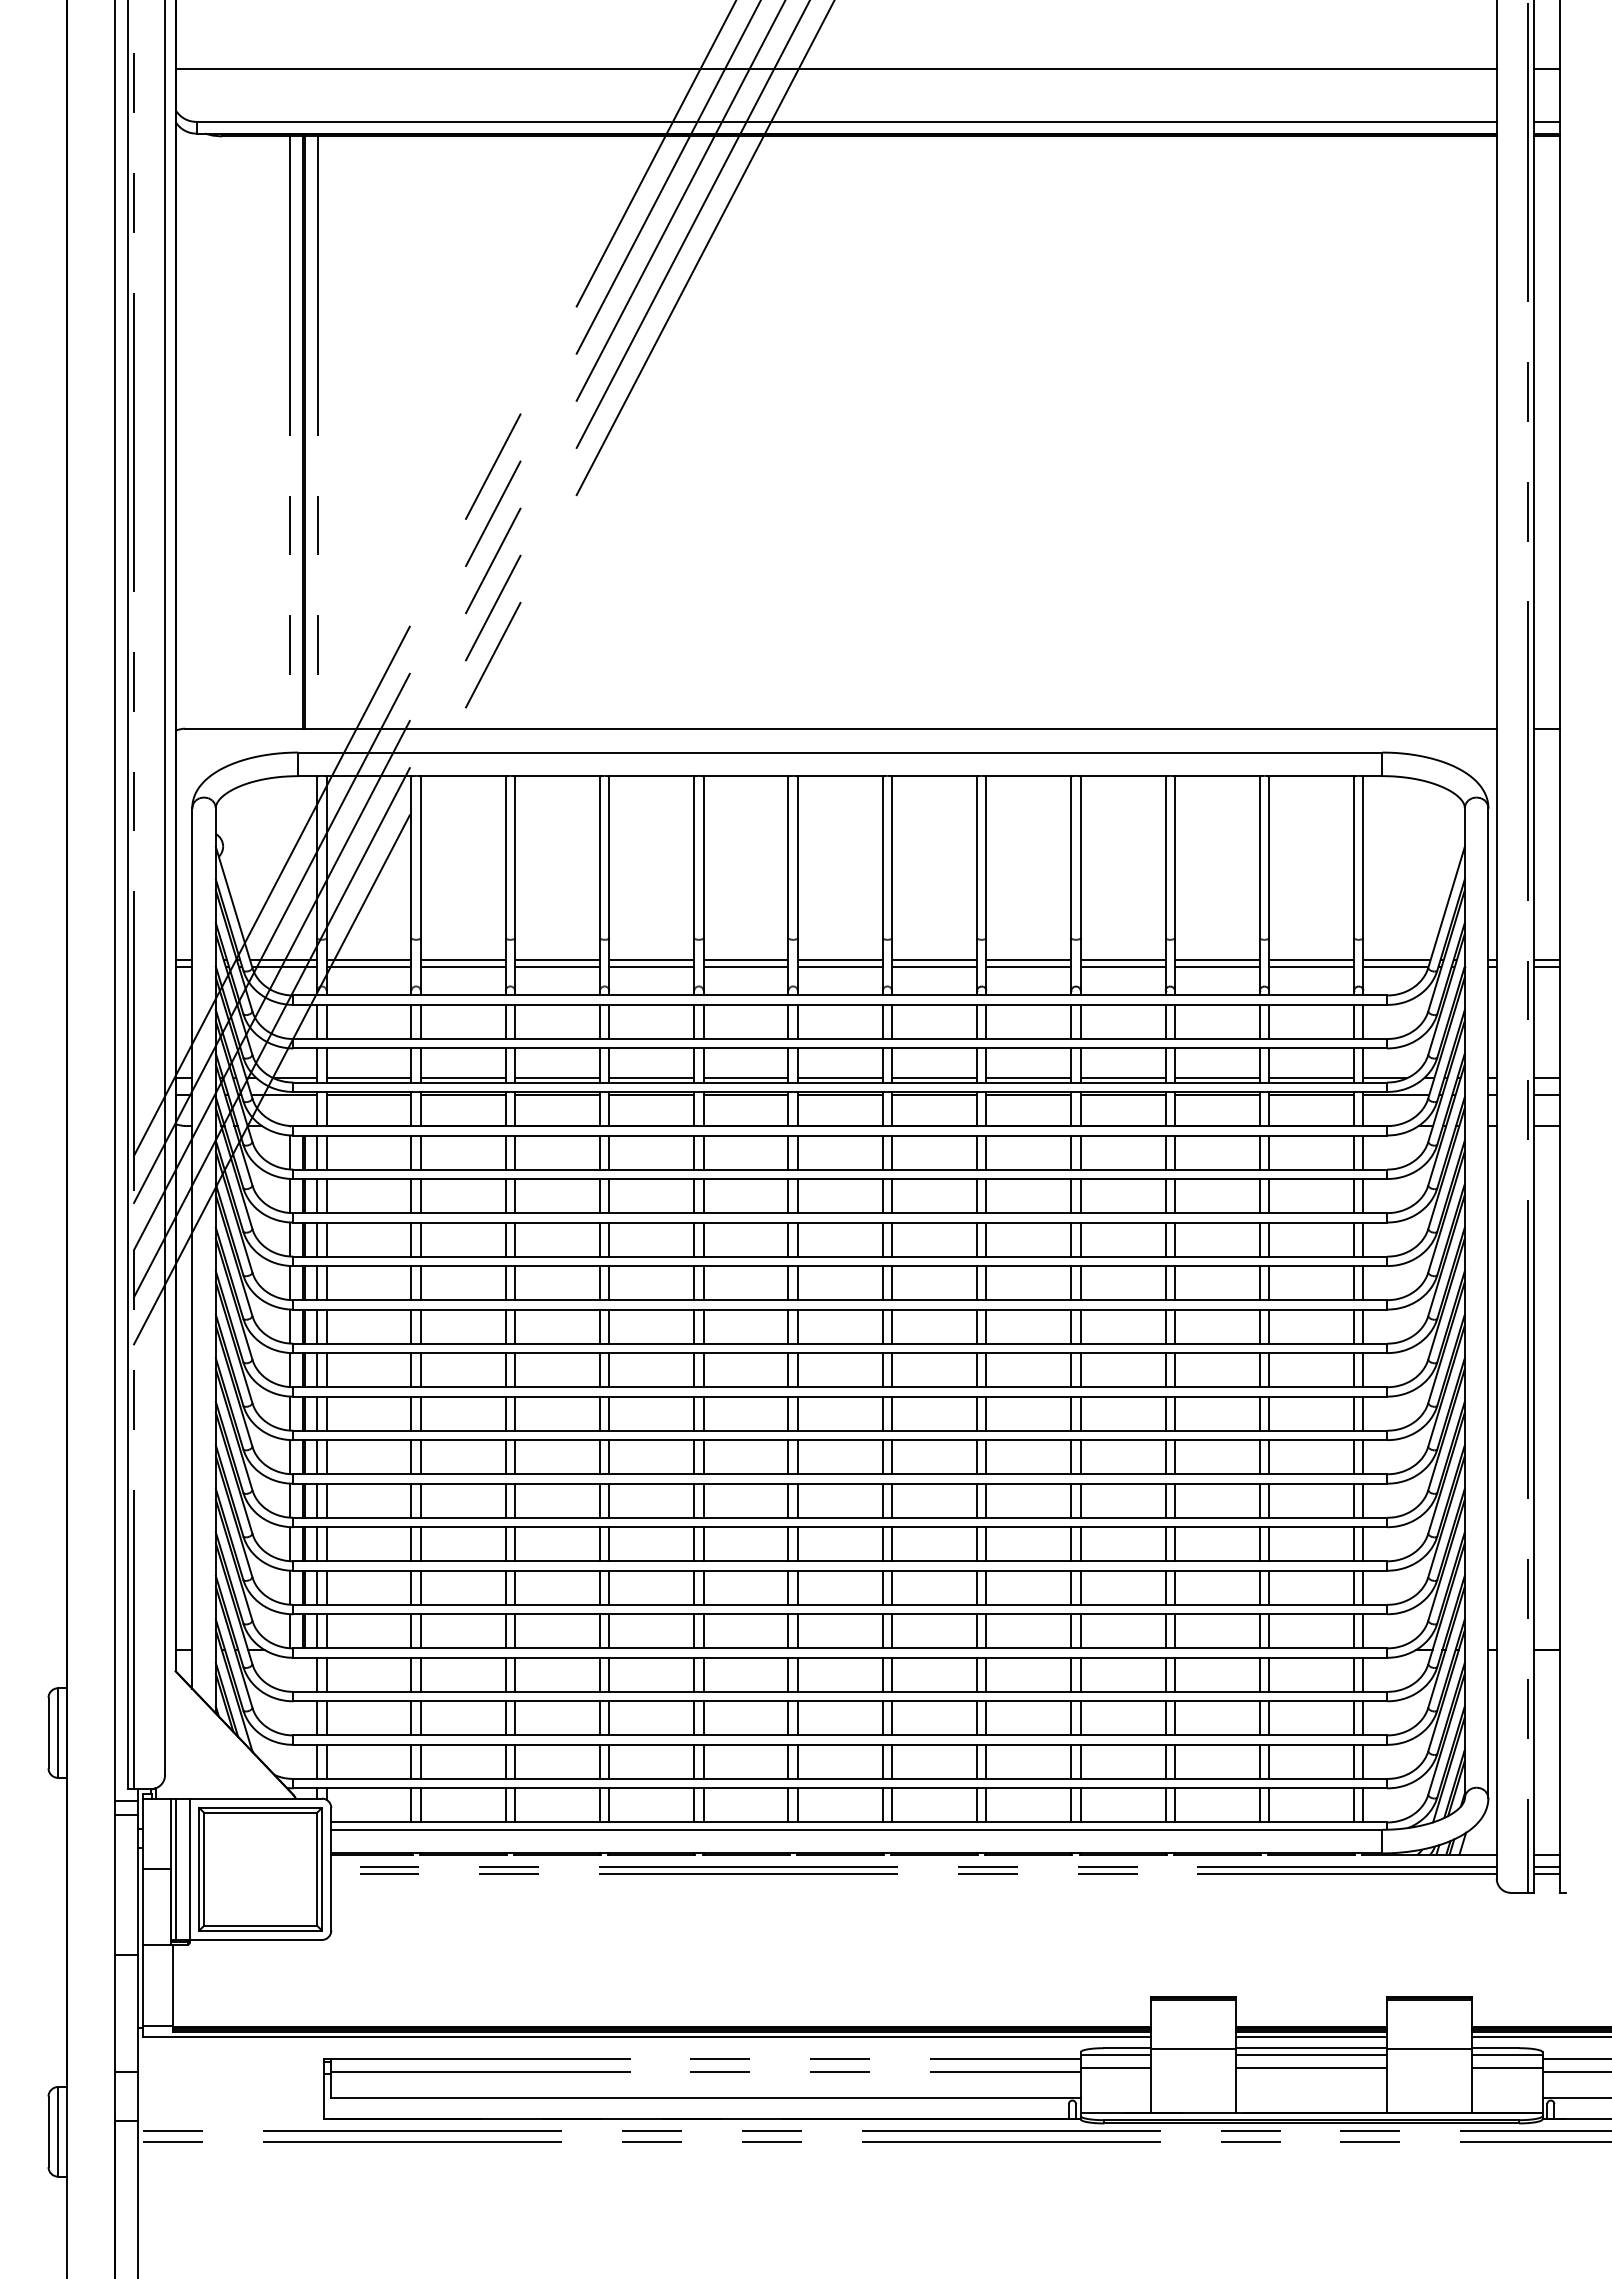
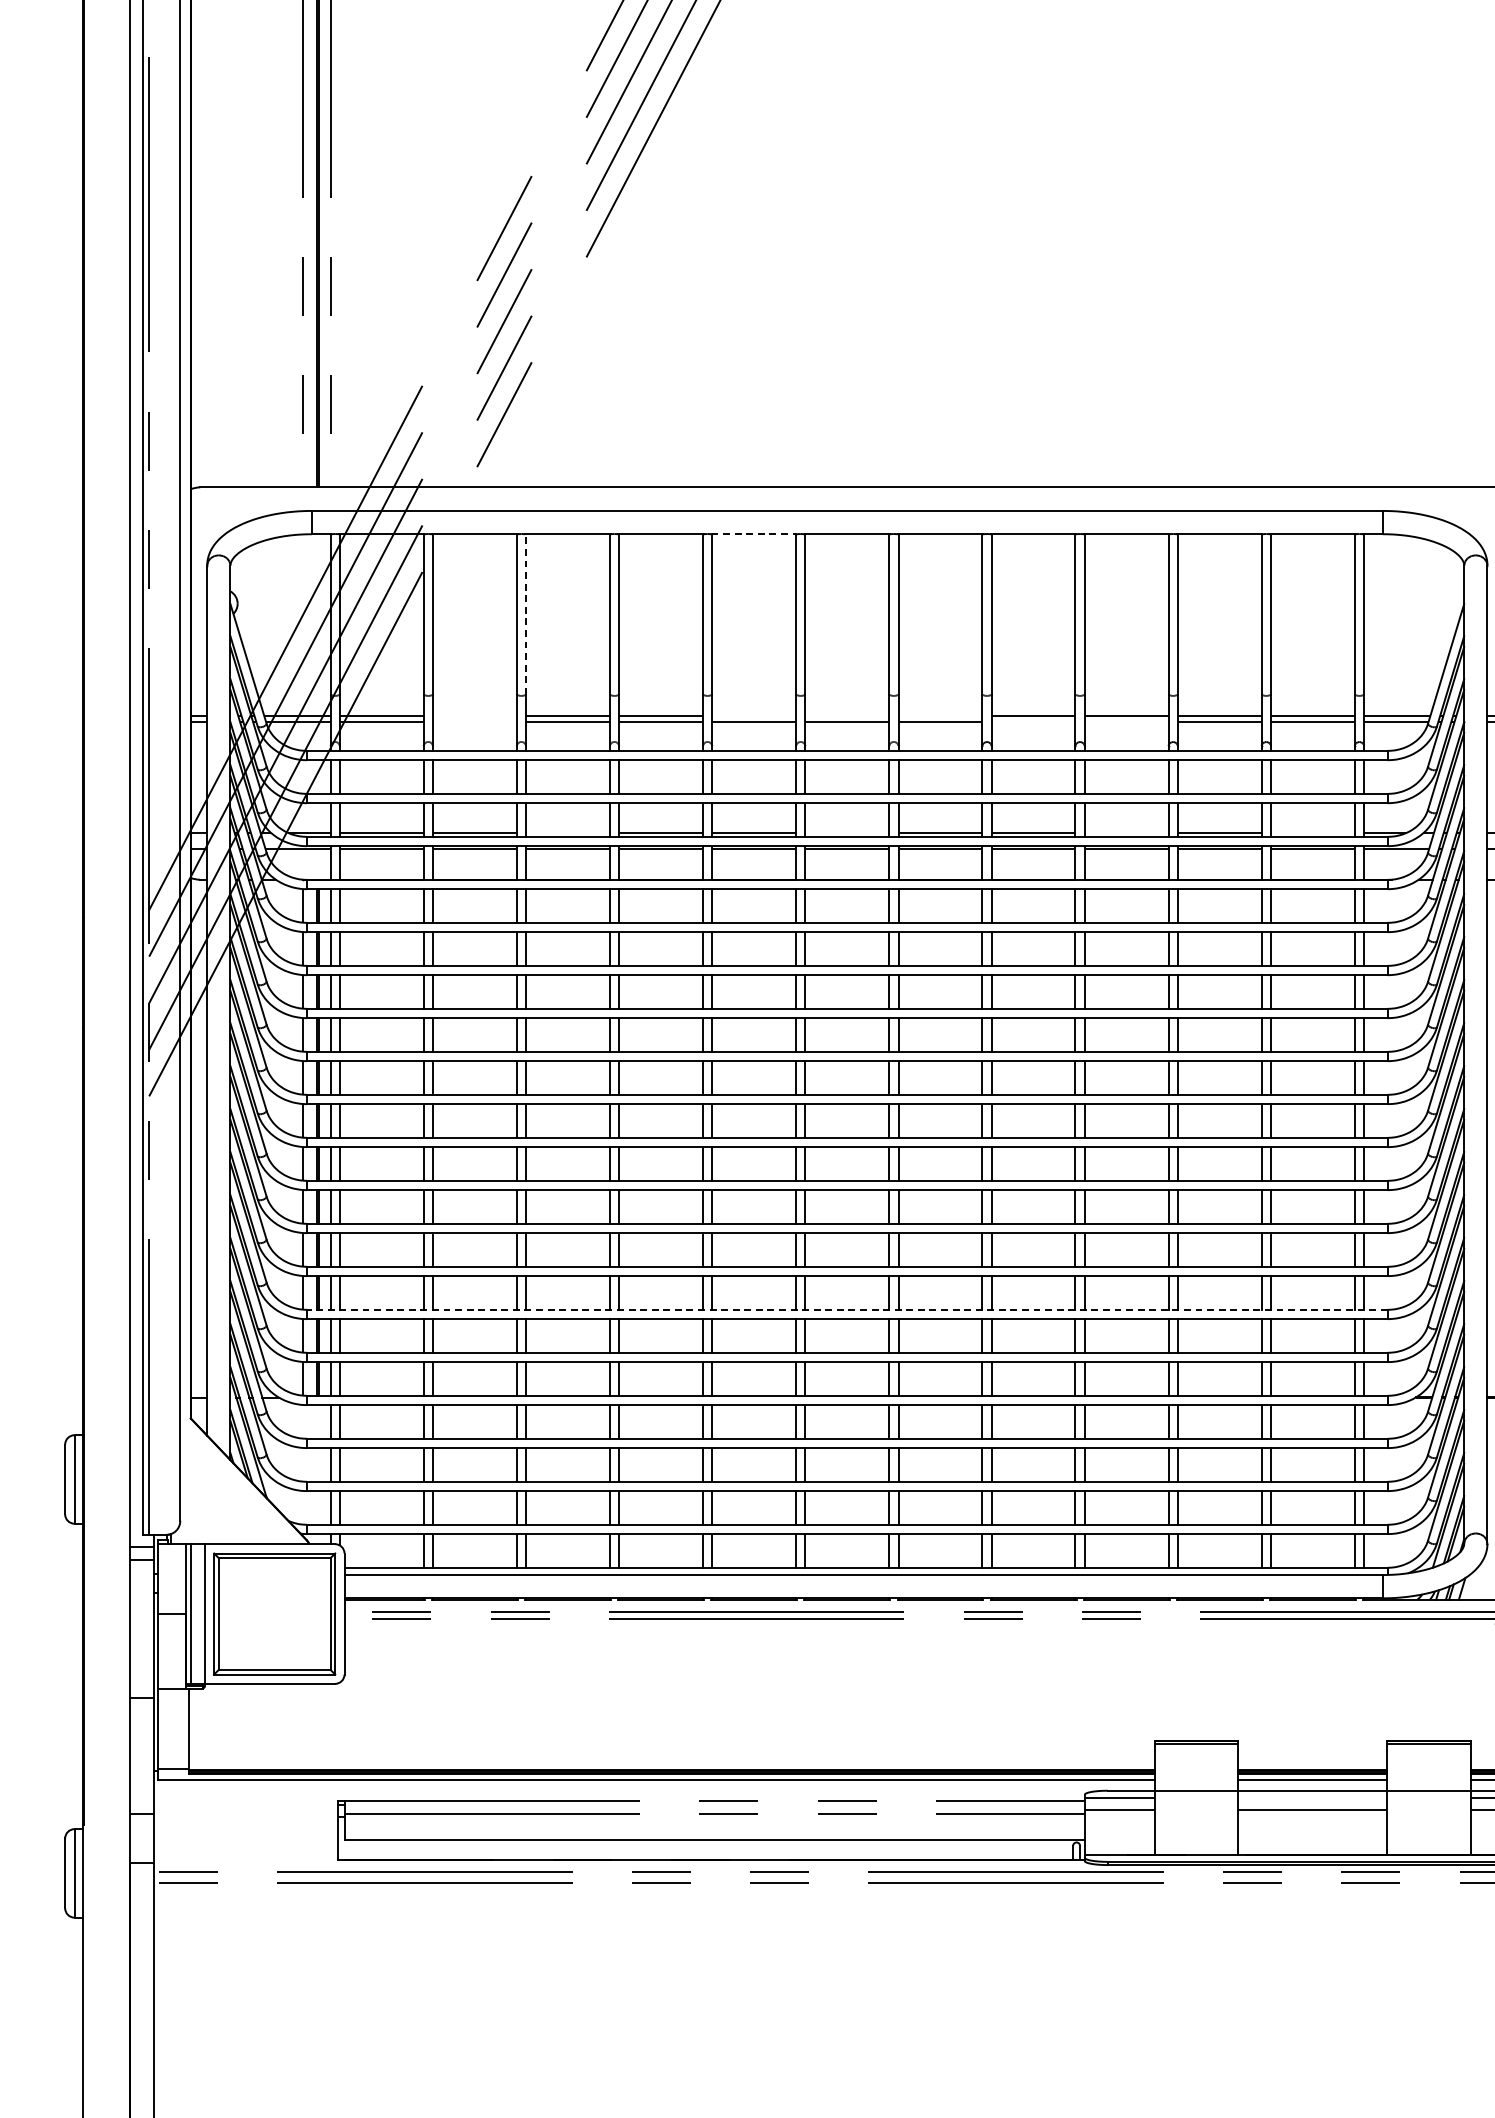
line: (746, 776) -> (754, 534), solid -> dashed
line: (515, 856) -> (526, 613), solid -> dashed
line: (462, 959) -> (474, 715), removed
line: (745, 959) -> (753, 715), removed
line: (839, 959) -> (846, 715), removed
line: (934, 959) -> (940, 715), removed
line: (462, 966) -> (474, 722), removed
line: (1028, 966) -> (1033, 722), removed
line: (1122, 966) -> (1126, 722), removed
line: (557, 1078) -> (567, 832), removed
line: (839, 1078) -> (846, 832), removed
line: (1122, 1078) -> (1126, 832), removed
line: (1311, 1078) -> (1312, 832), removed
line: (840, 1561) -> (847, 1309), solid -> dashed
line: (1311, 2055) -> (1312, 1797), removed

